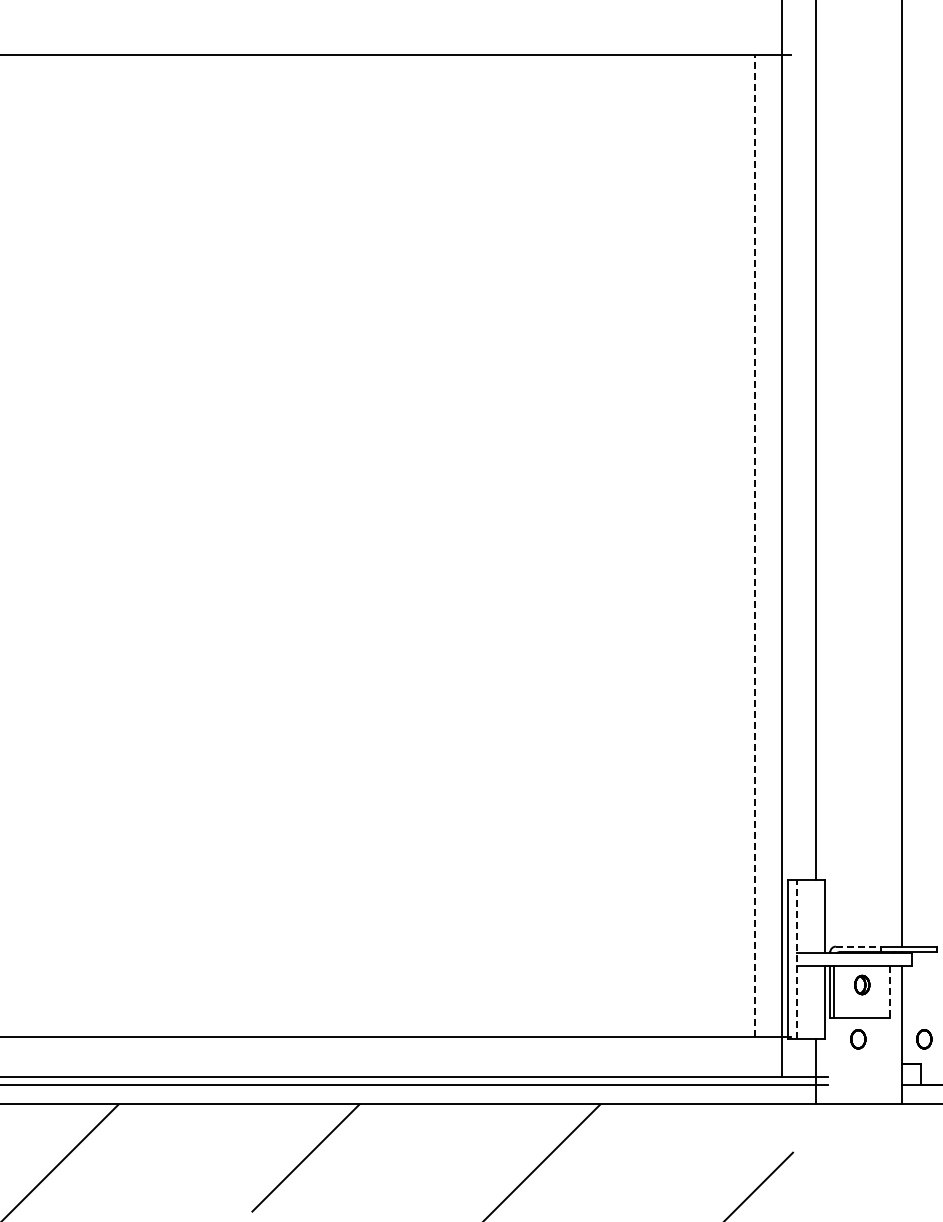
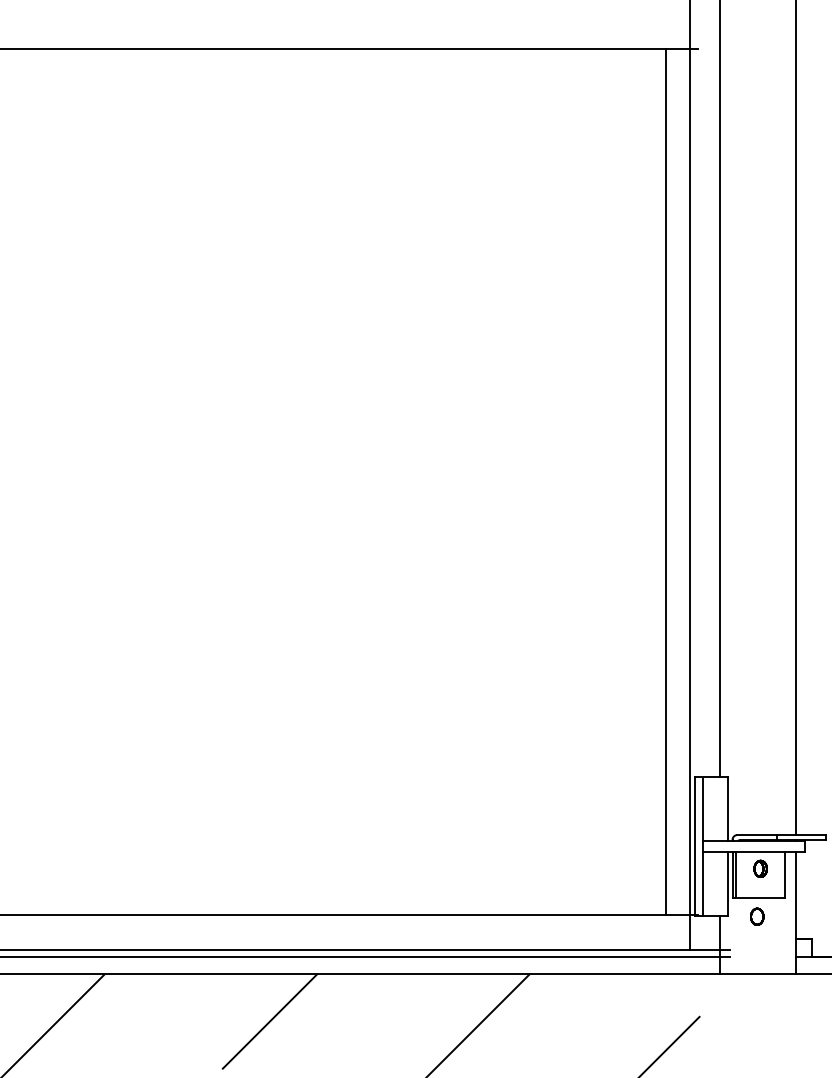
line: (754, 545) -> (665, 481), dashed -> solid
line: (858, 946) -> (757, 834), dashed -> solid
line: (797, 959) -> (703, 846), dashed -> solid
line: (890, 991) -> (785, 874), dashed -> solid
part: (924, 1039) -> (815, 916), removed

